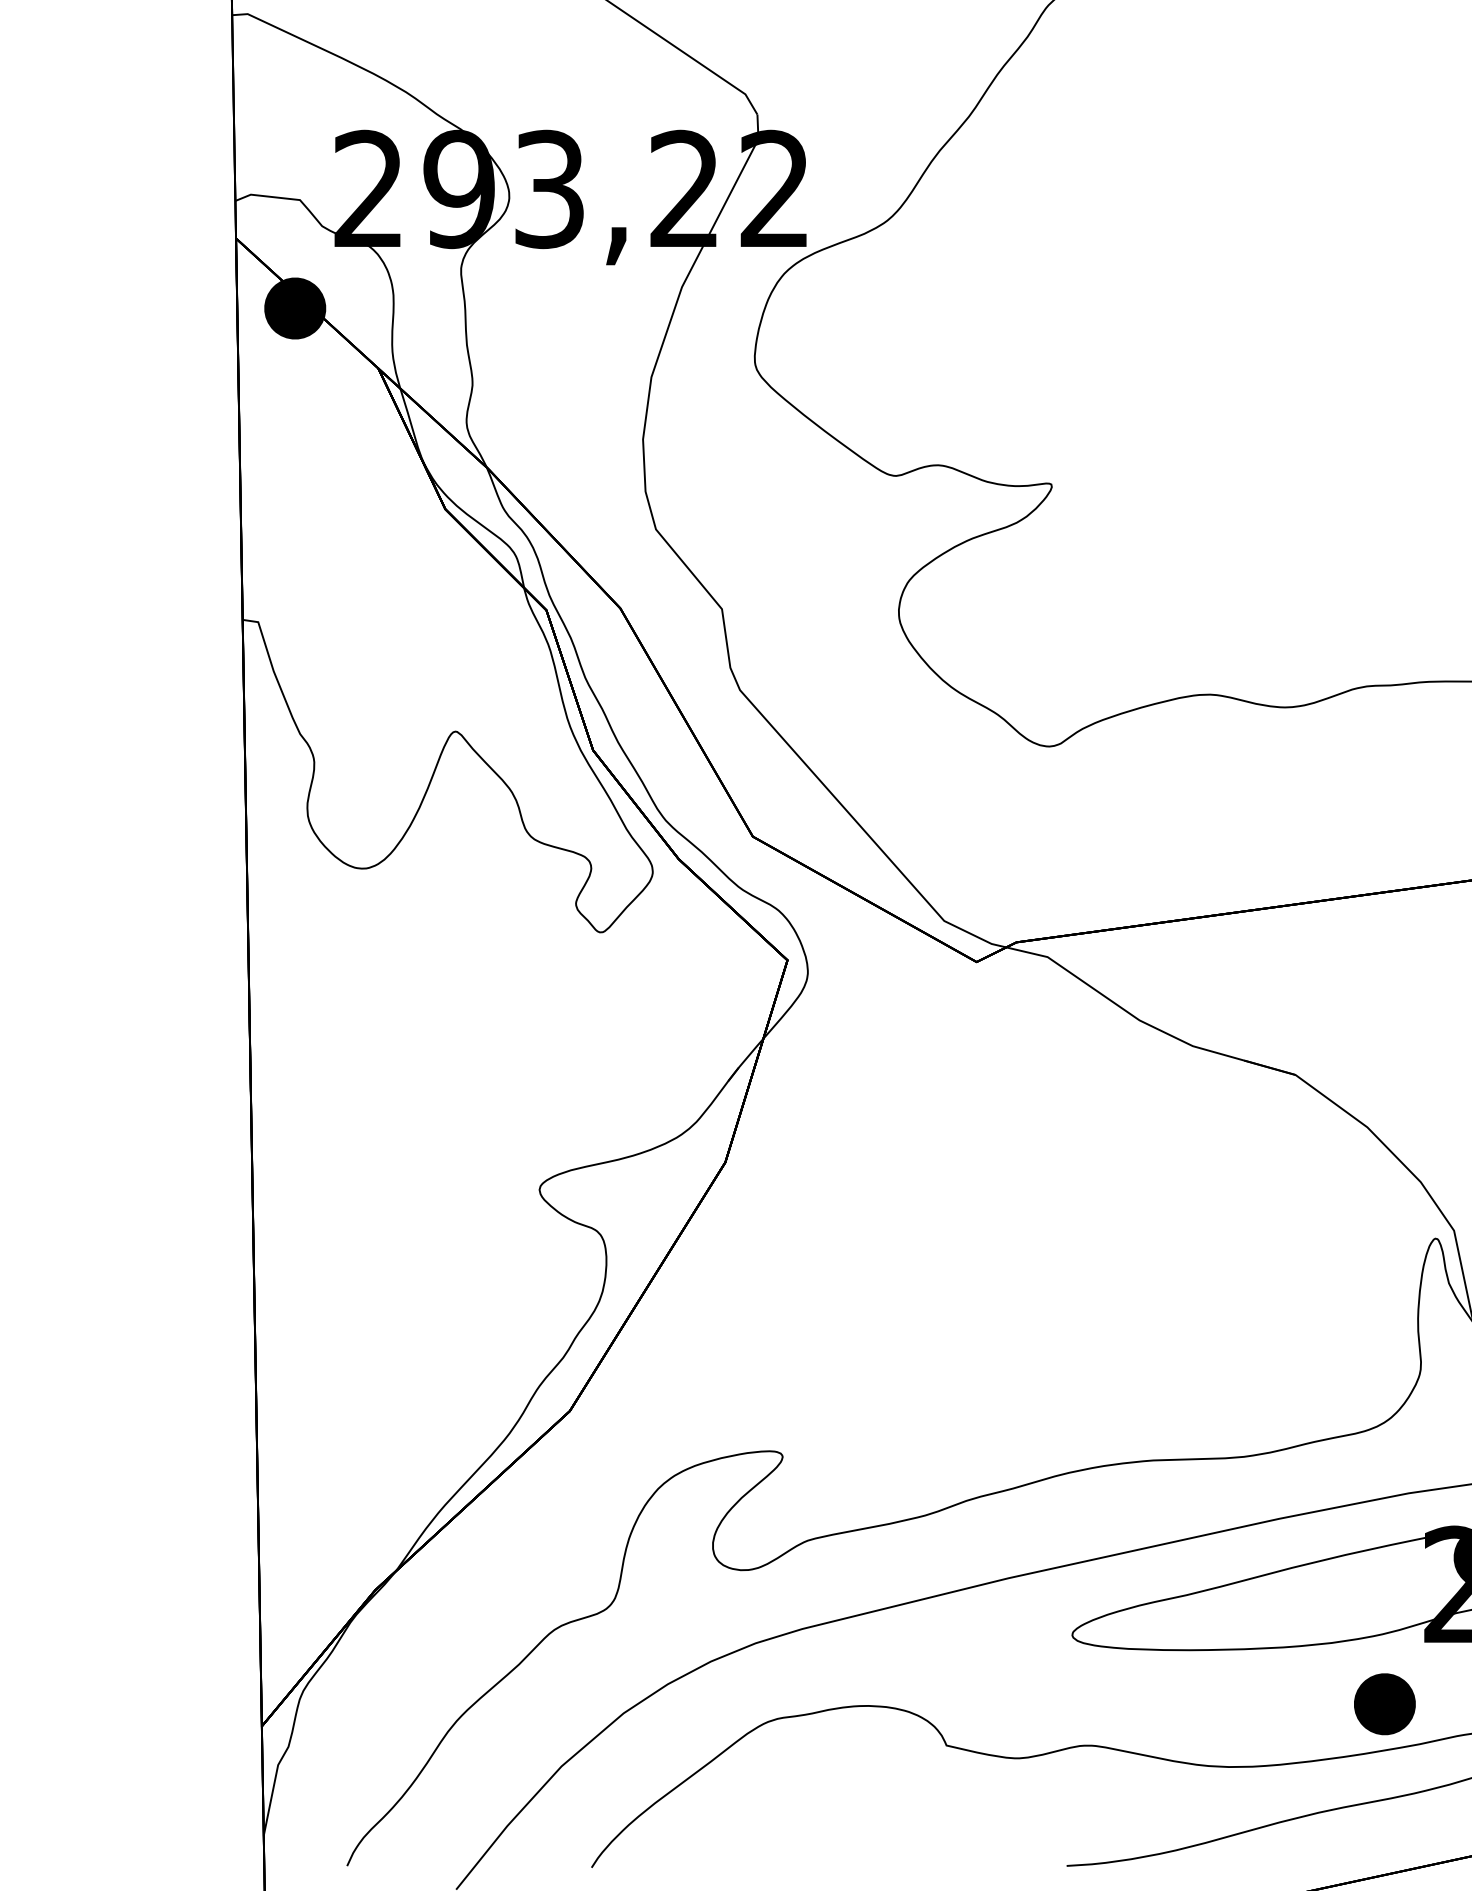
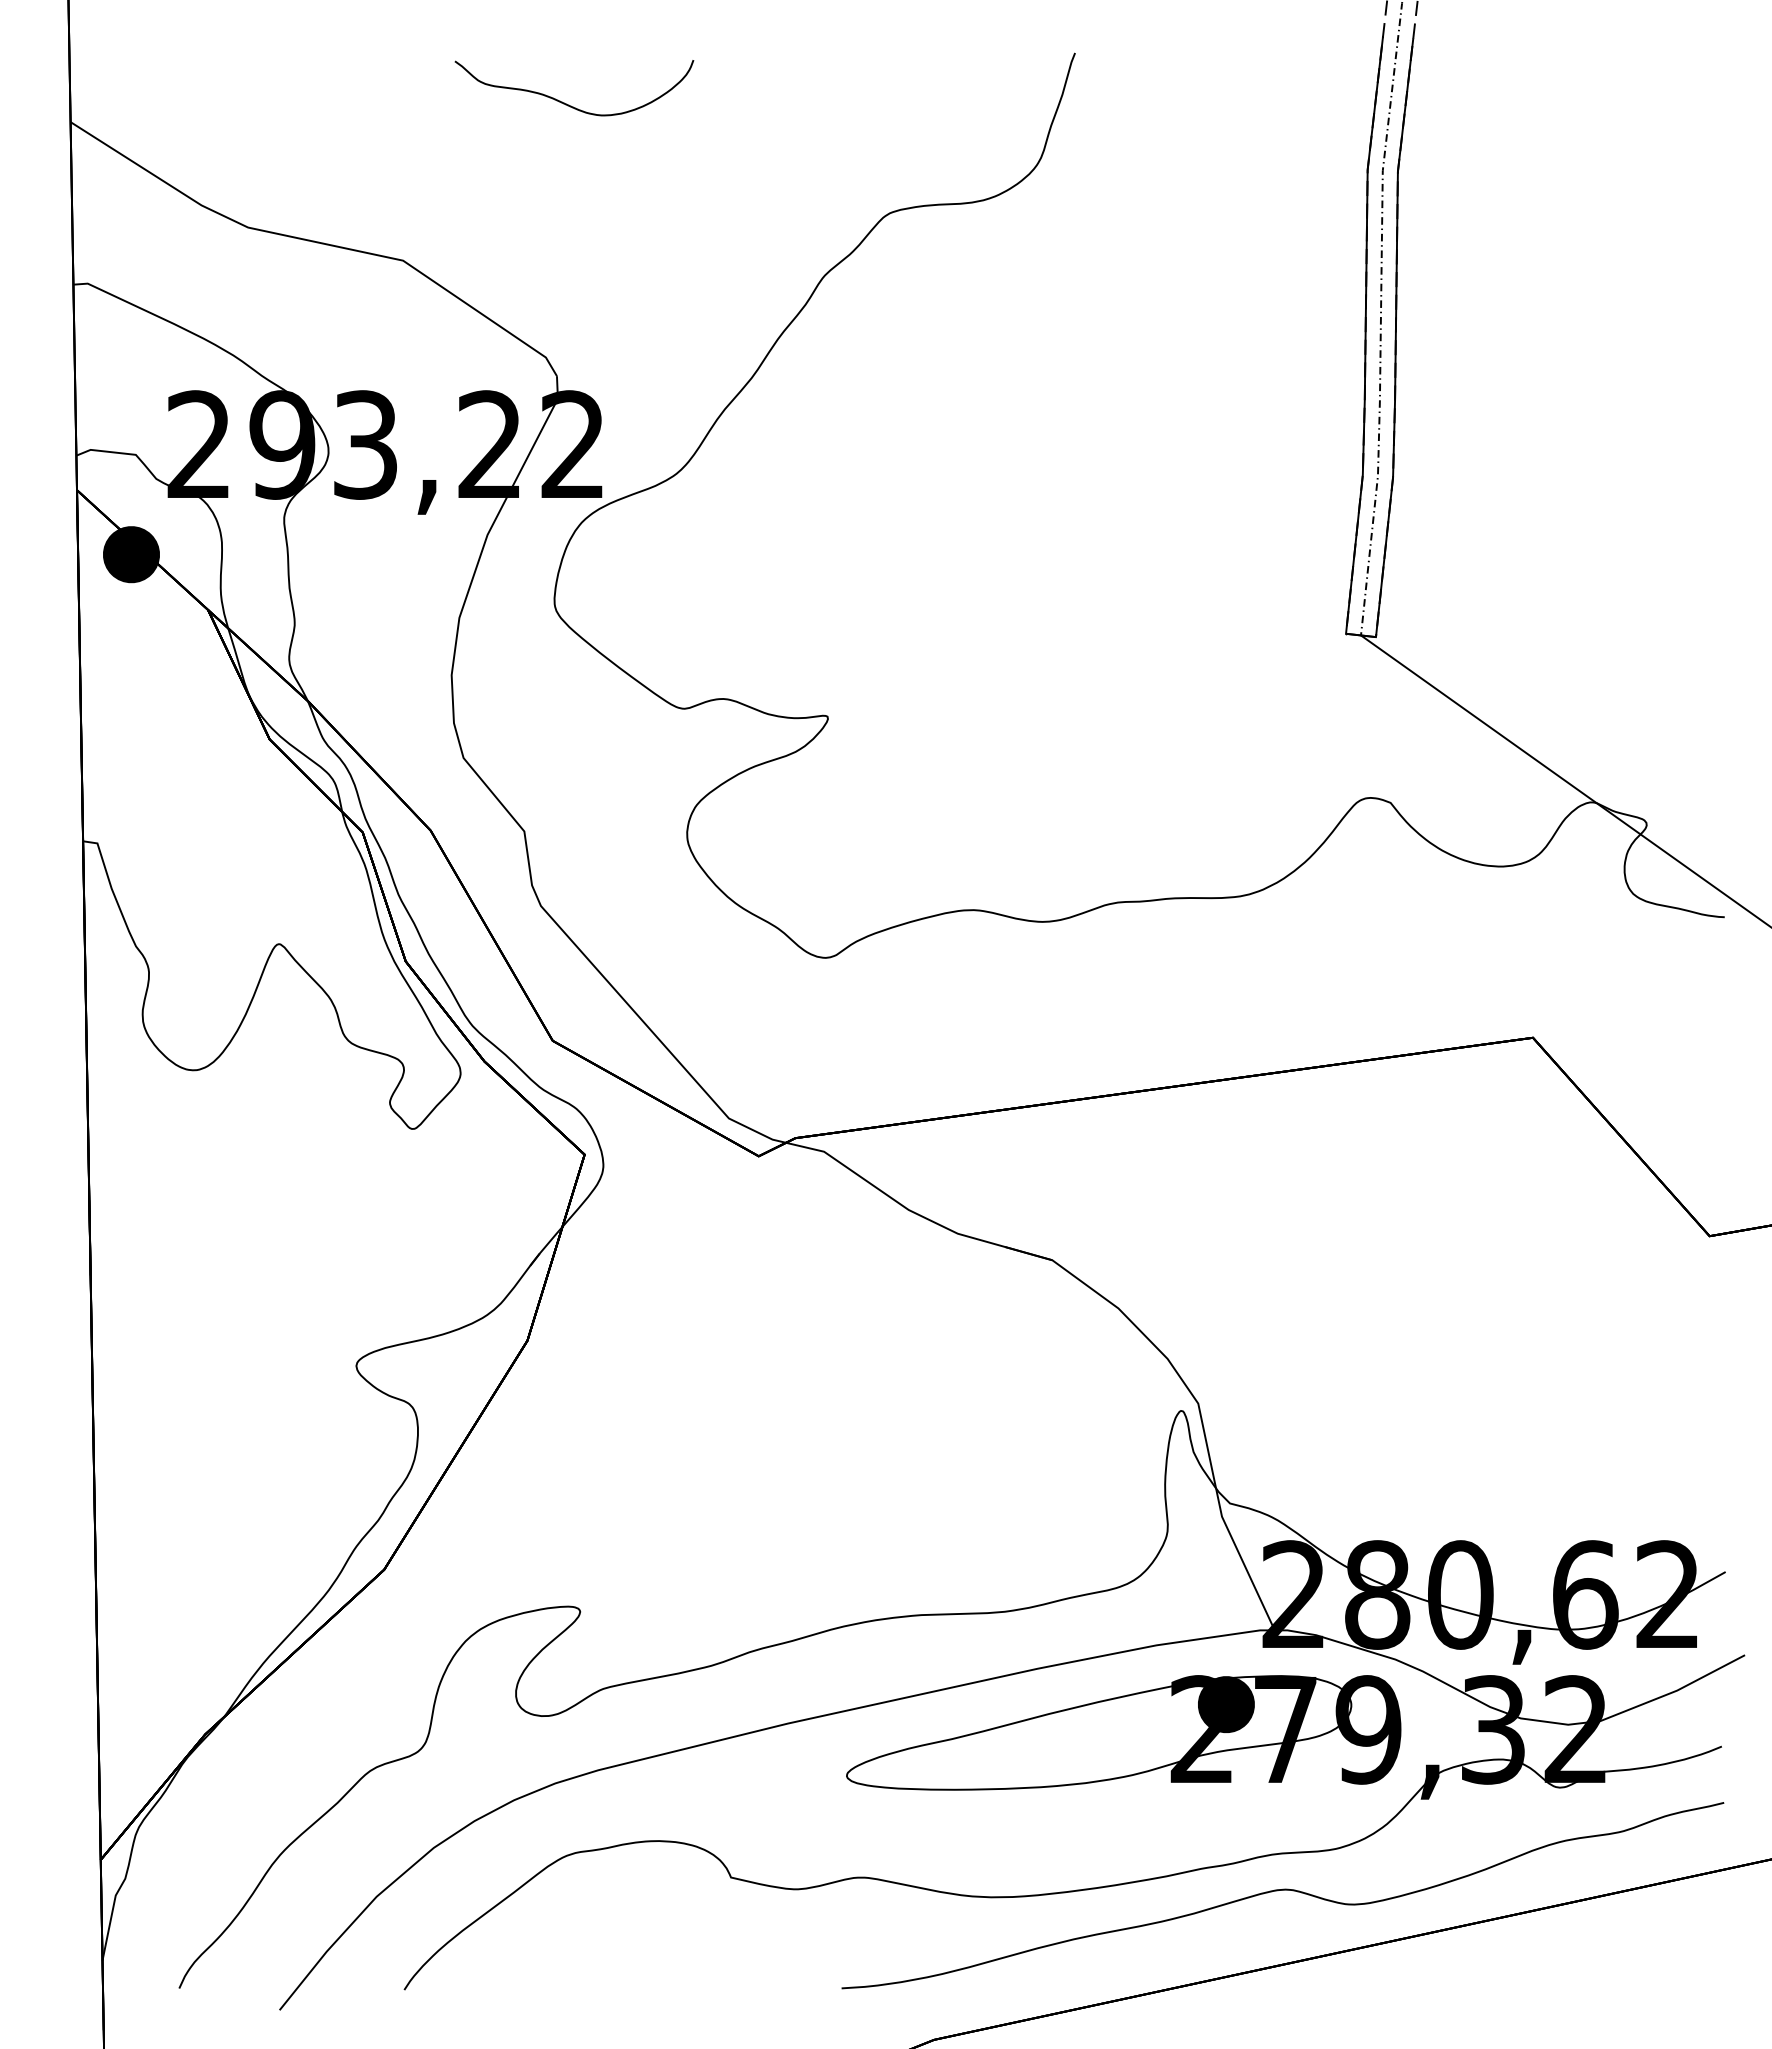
part: (1384, 1704) -> (1134, 1839), removed

